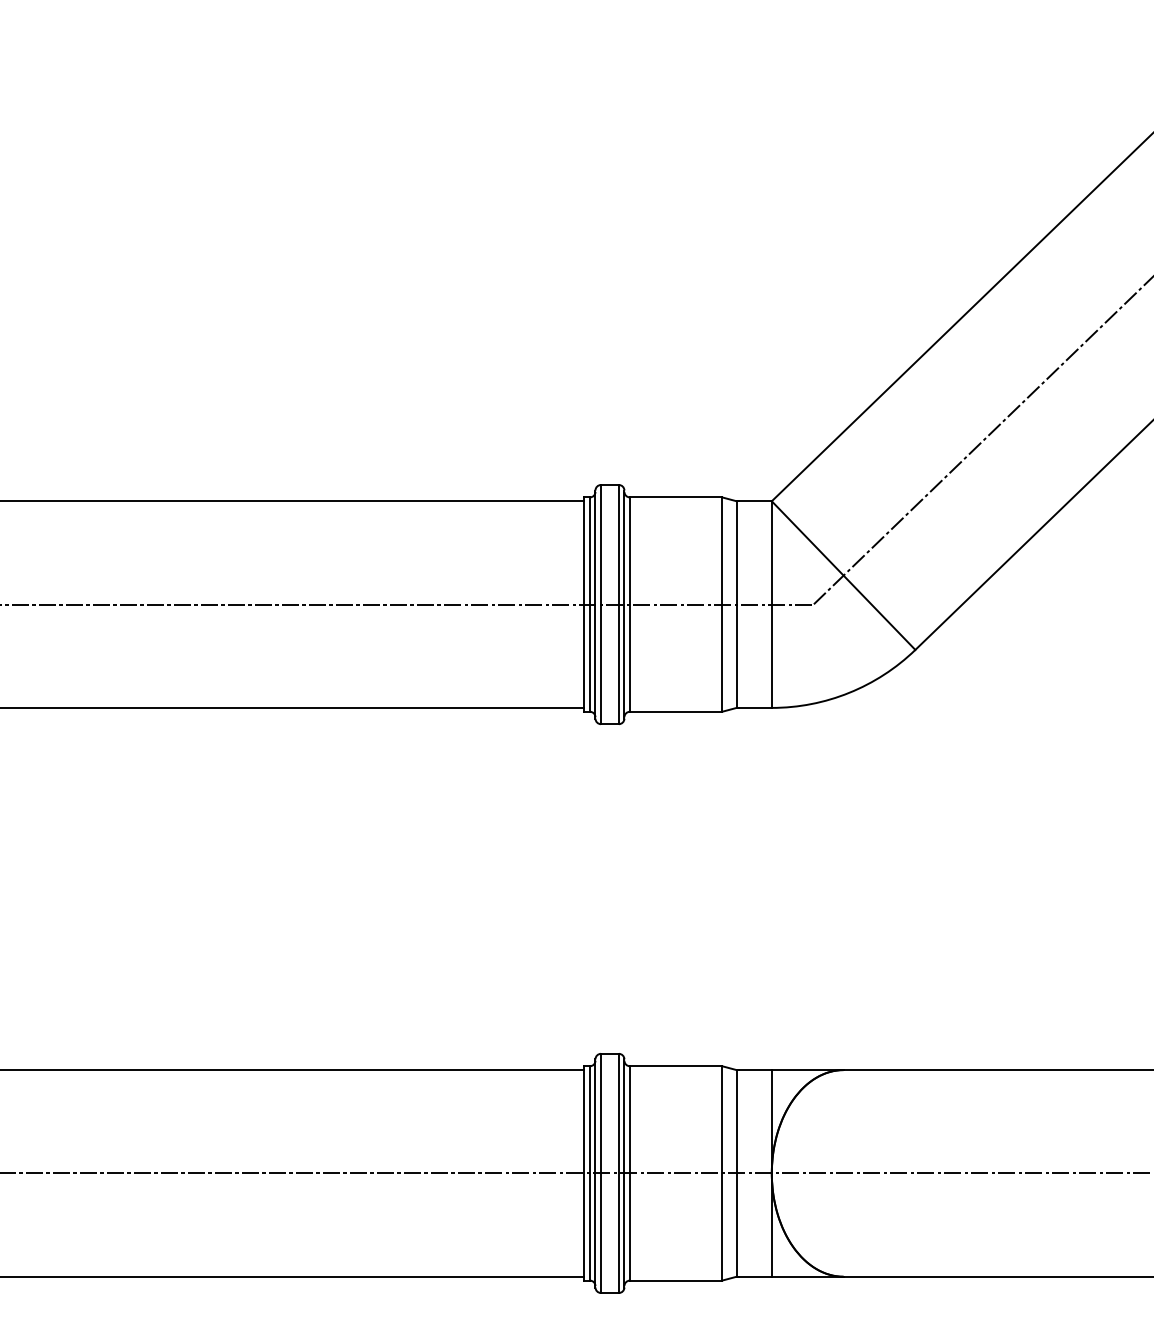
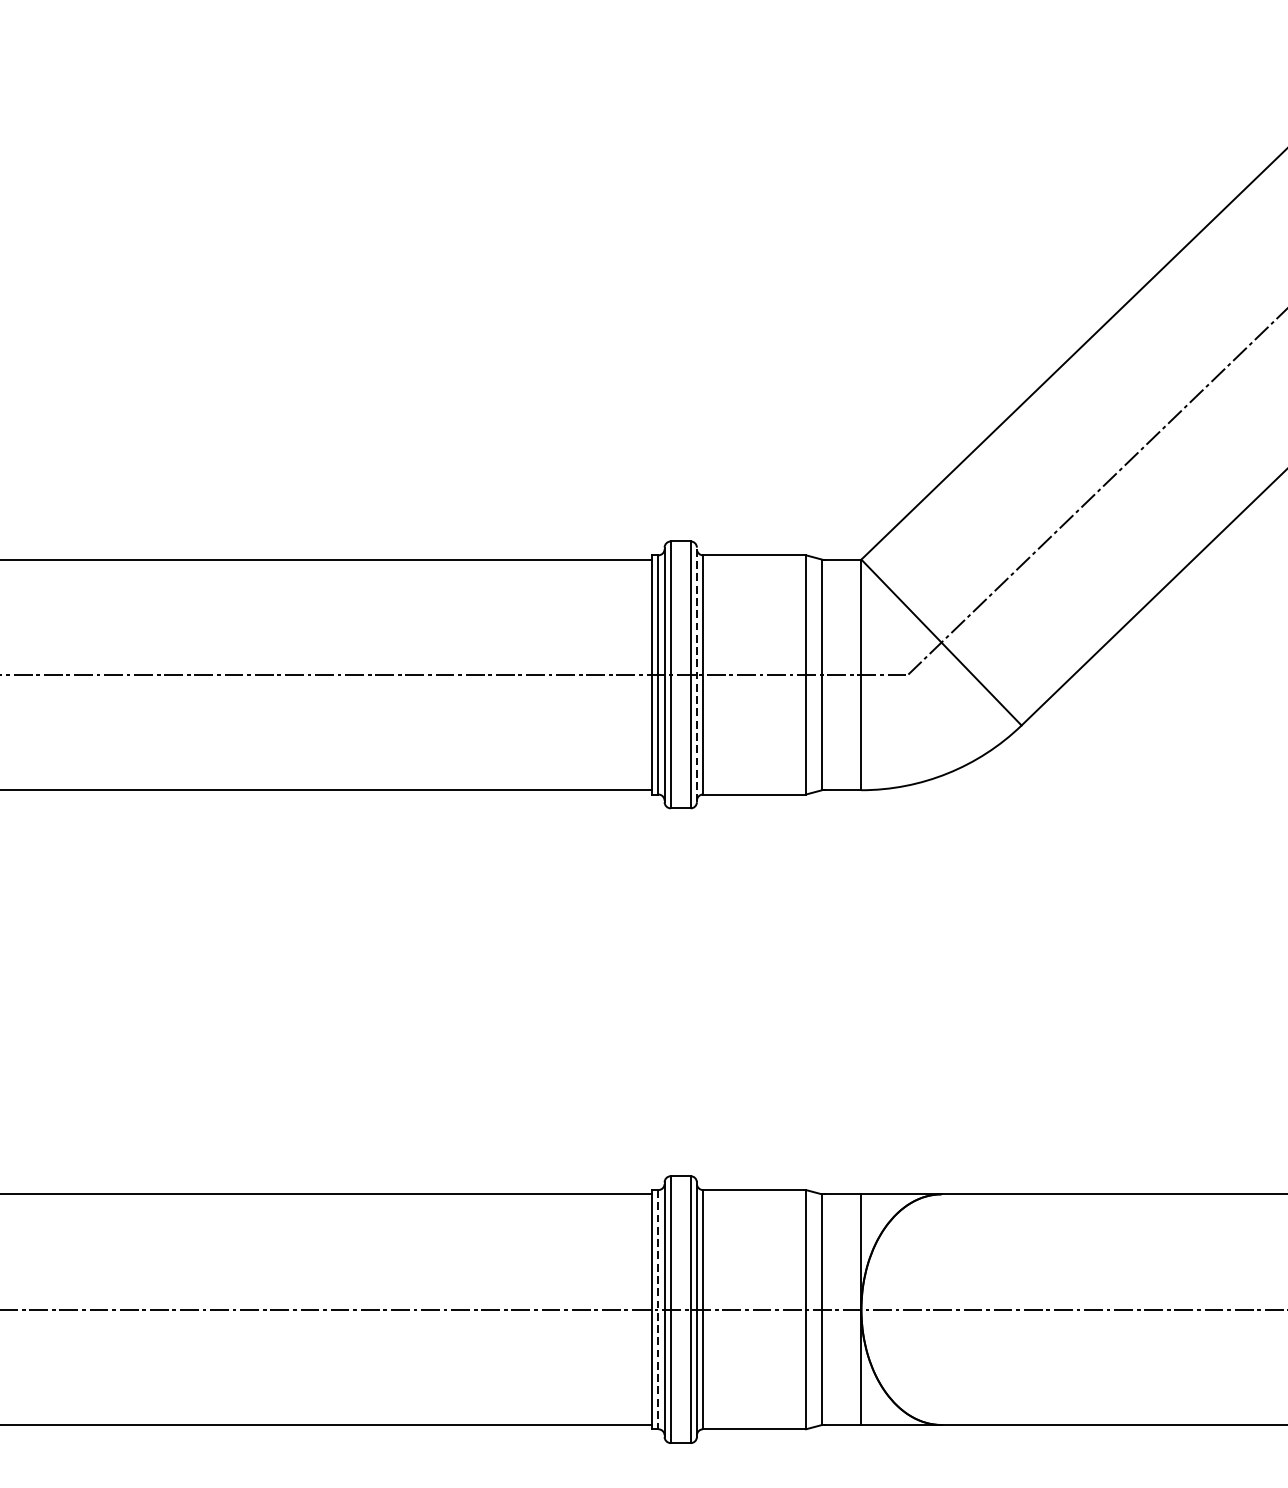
line: (624, 604) -> (697, 674), solid -> dashed
line: (589, 1173) -> (657, 1309), solid -> dashed

